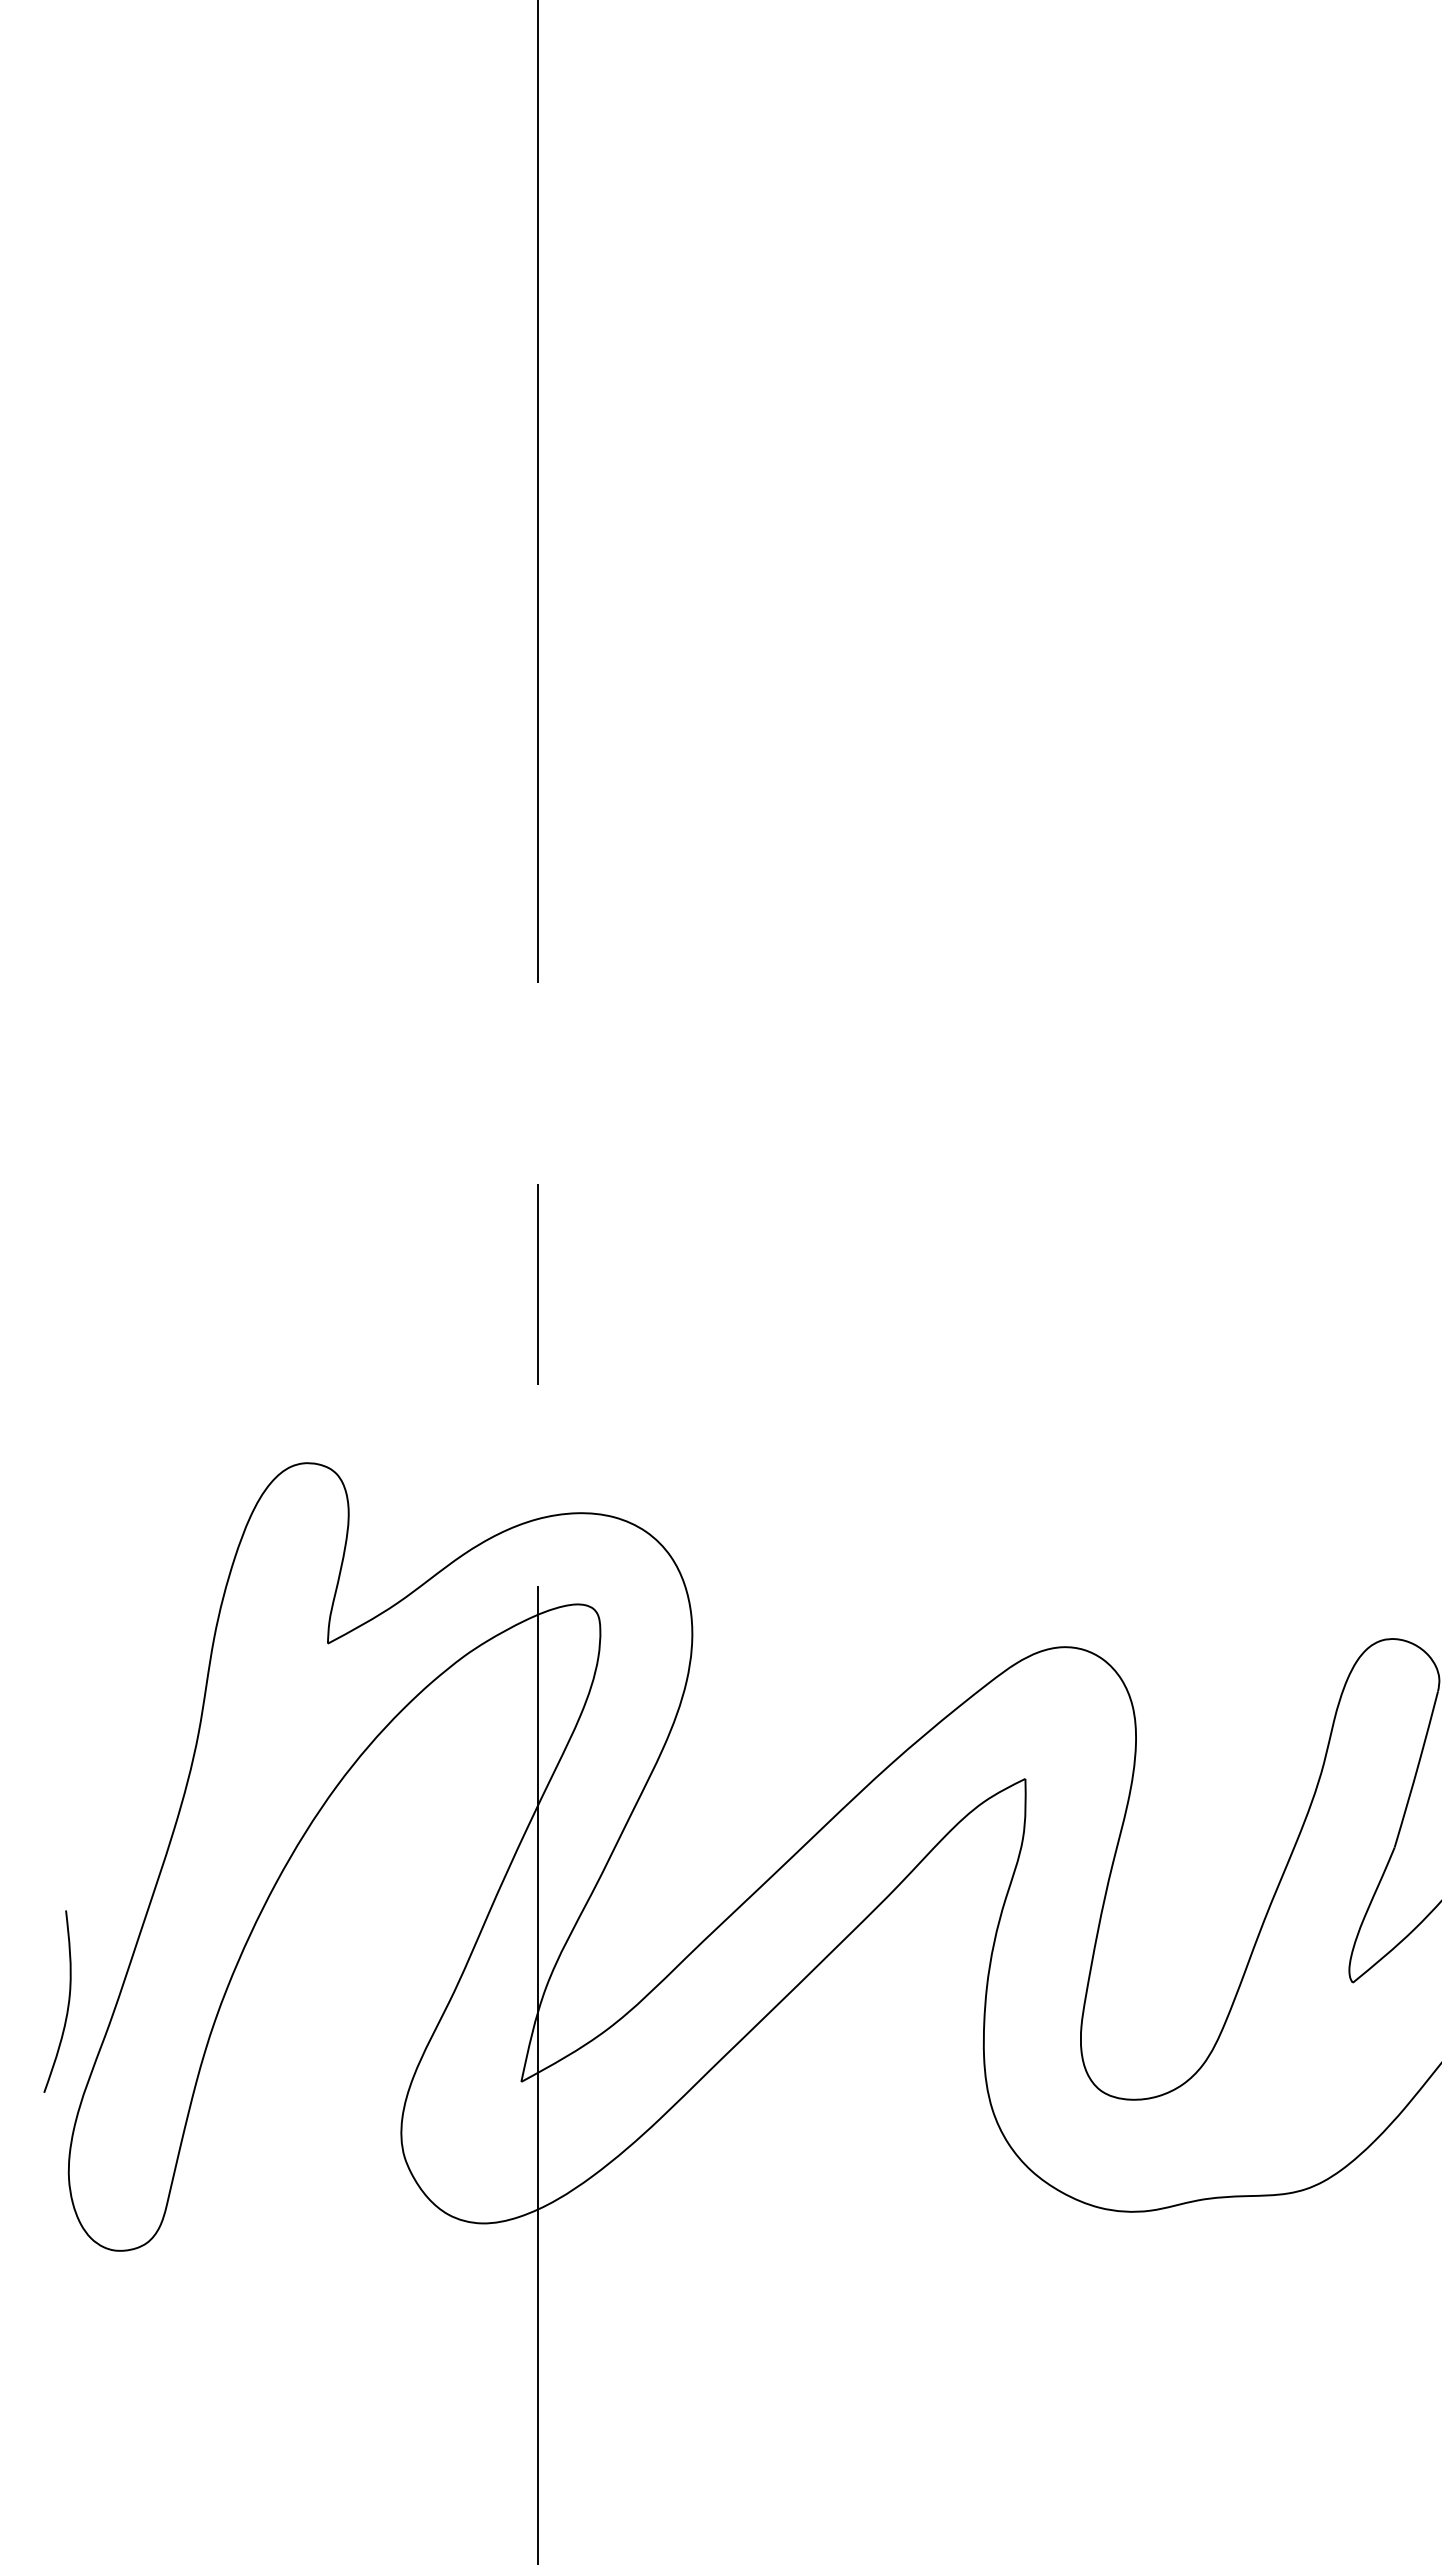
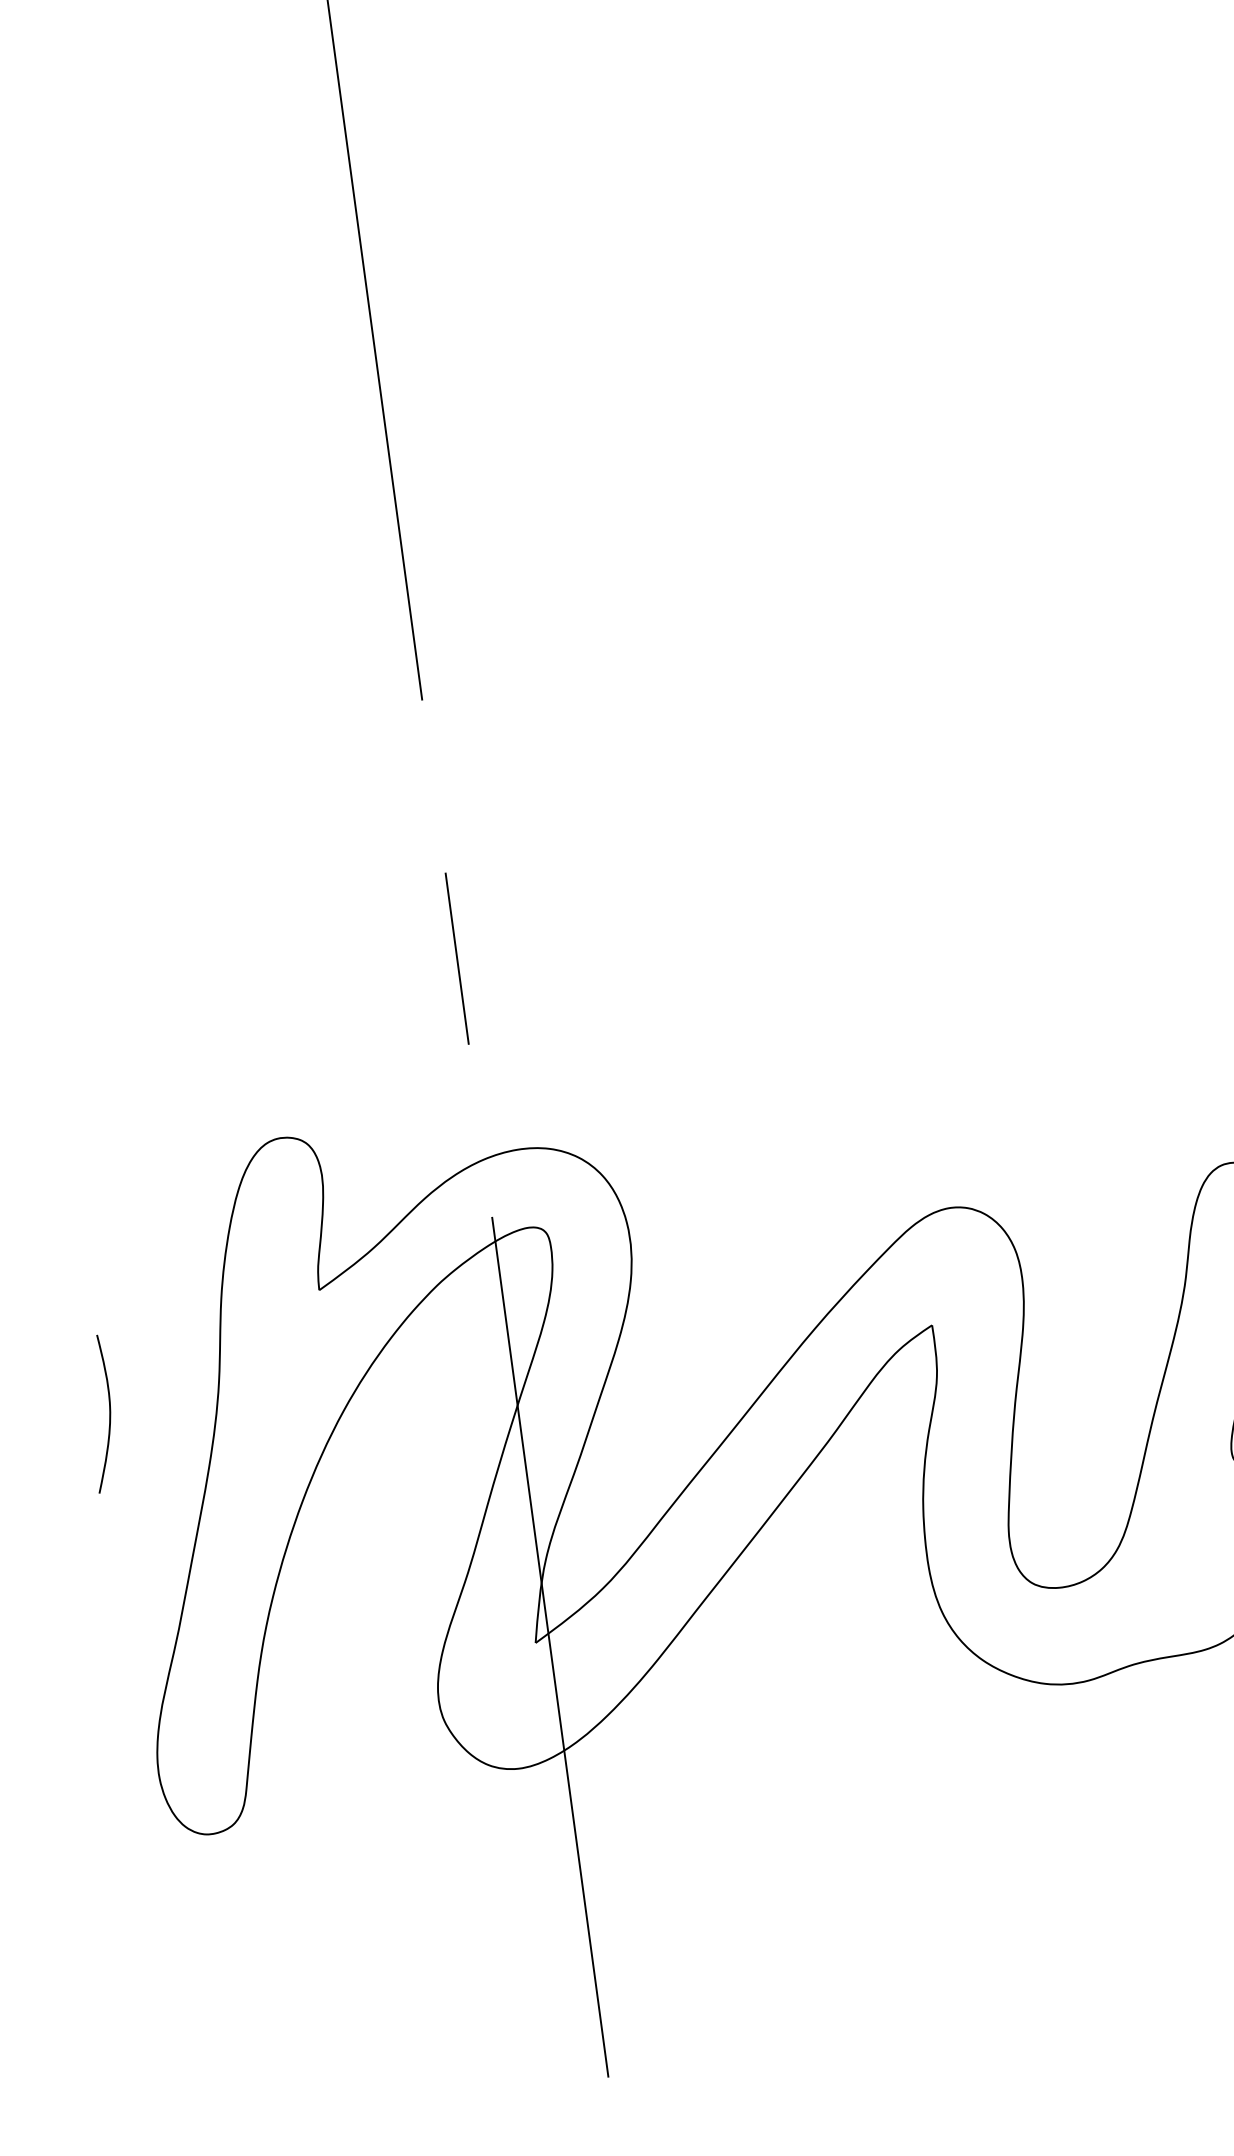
curve: (67, 2004) -> (109, 1415), moved

